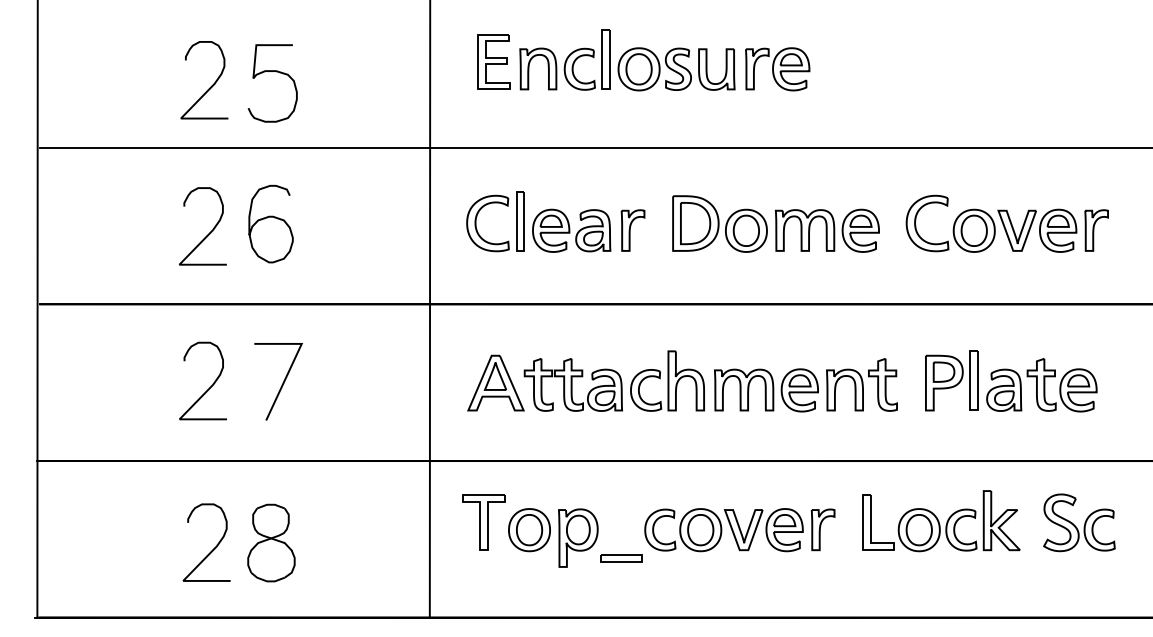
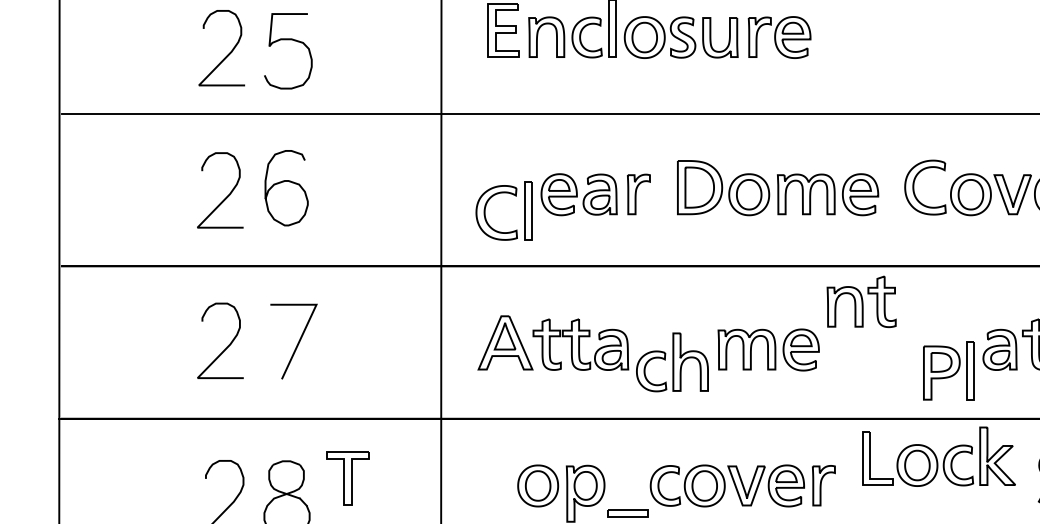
part: (495, 203) -> (504, 193), moved
part: (667, 380) -> (672, 361), moved
part: (951, 380) -> (948, 370), moved
part: (861, 384) -> (861, 301), moved
part: (941, 521) -> (939, 457), moved
part: (483, 522) -> (347, 478), moved

